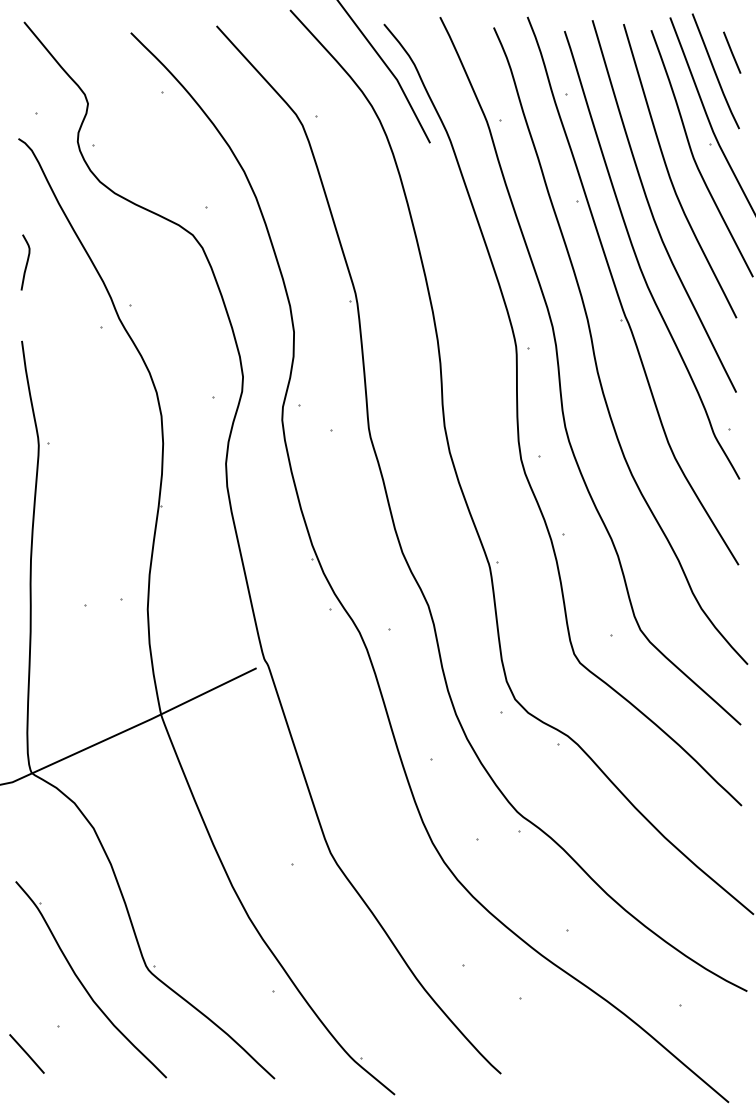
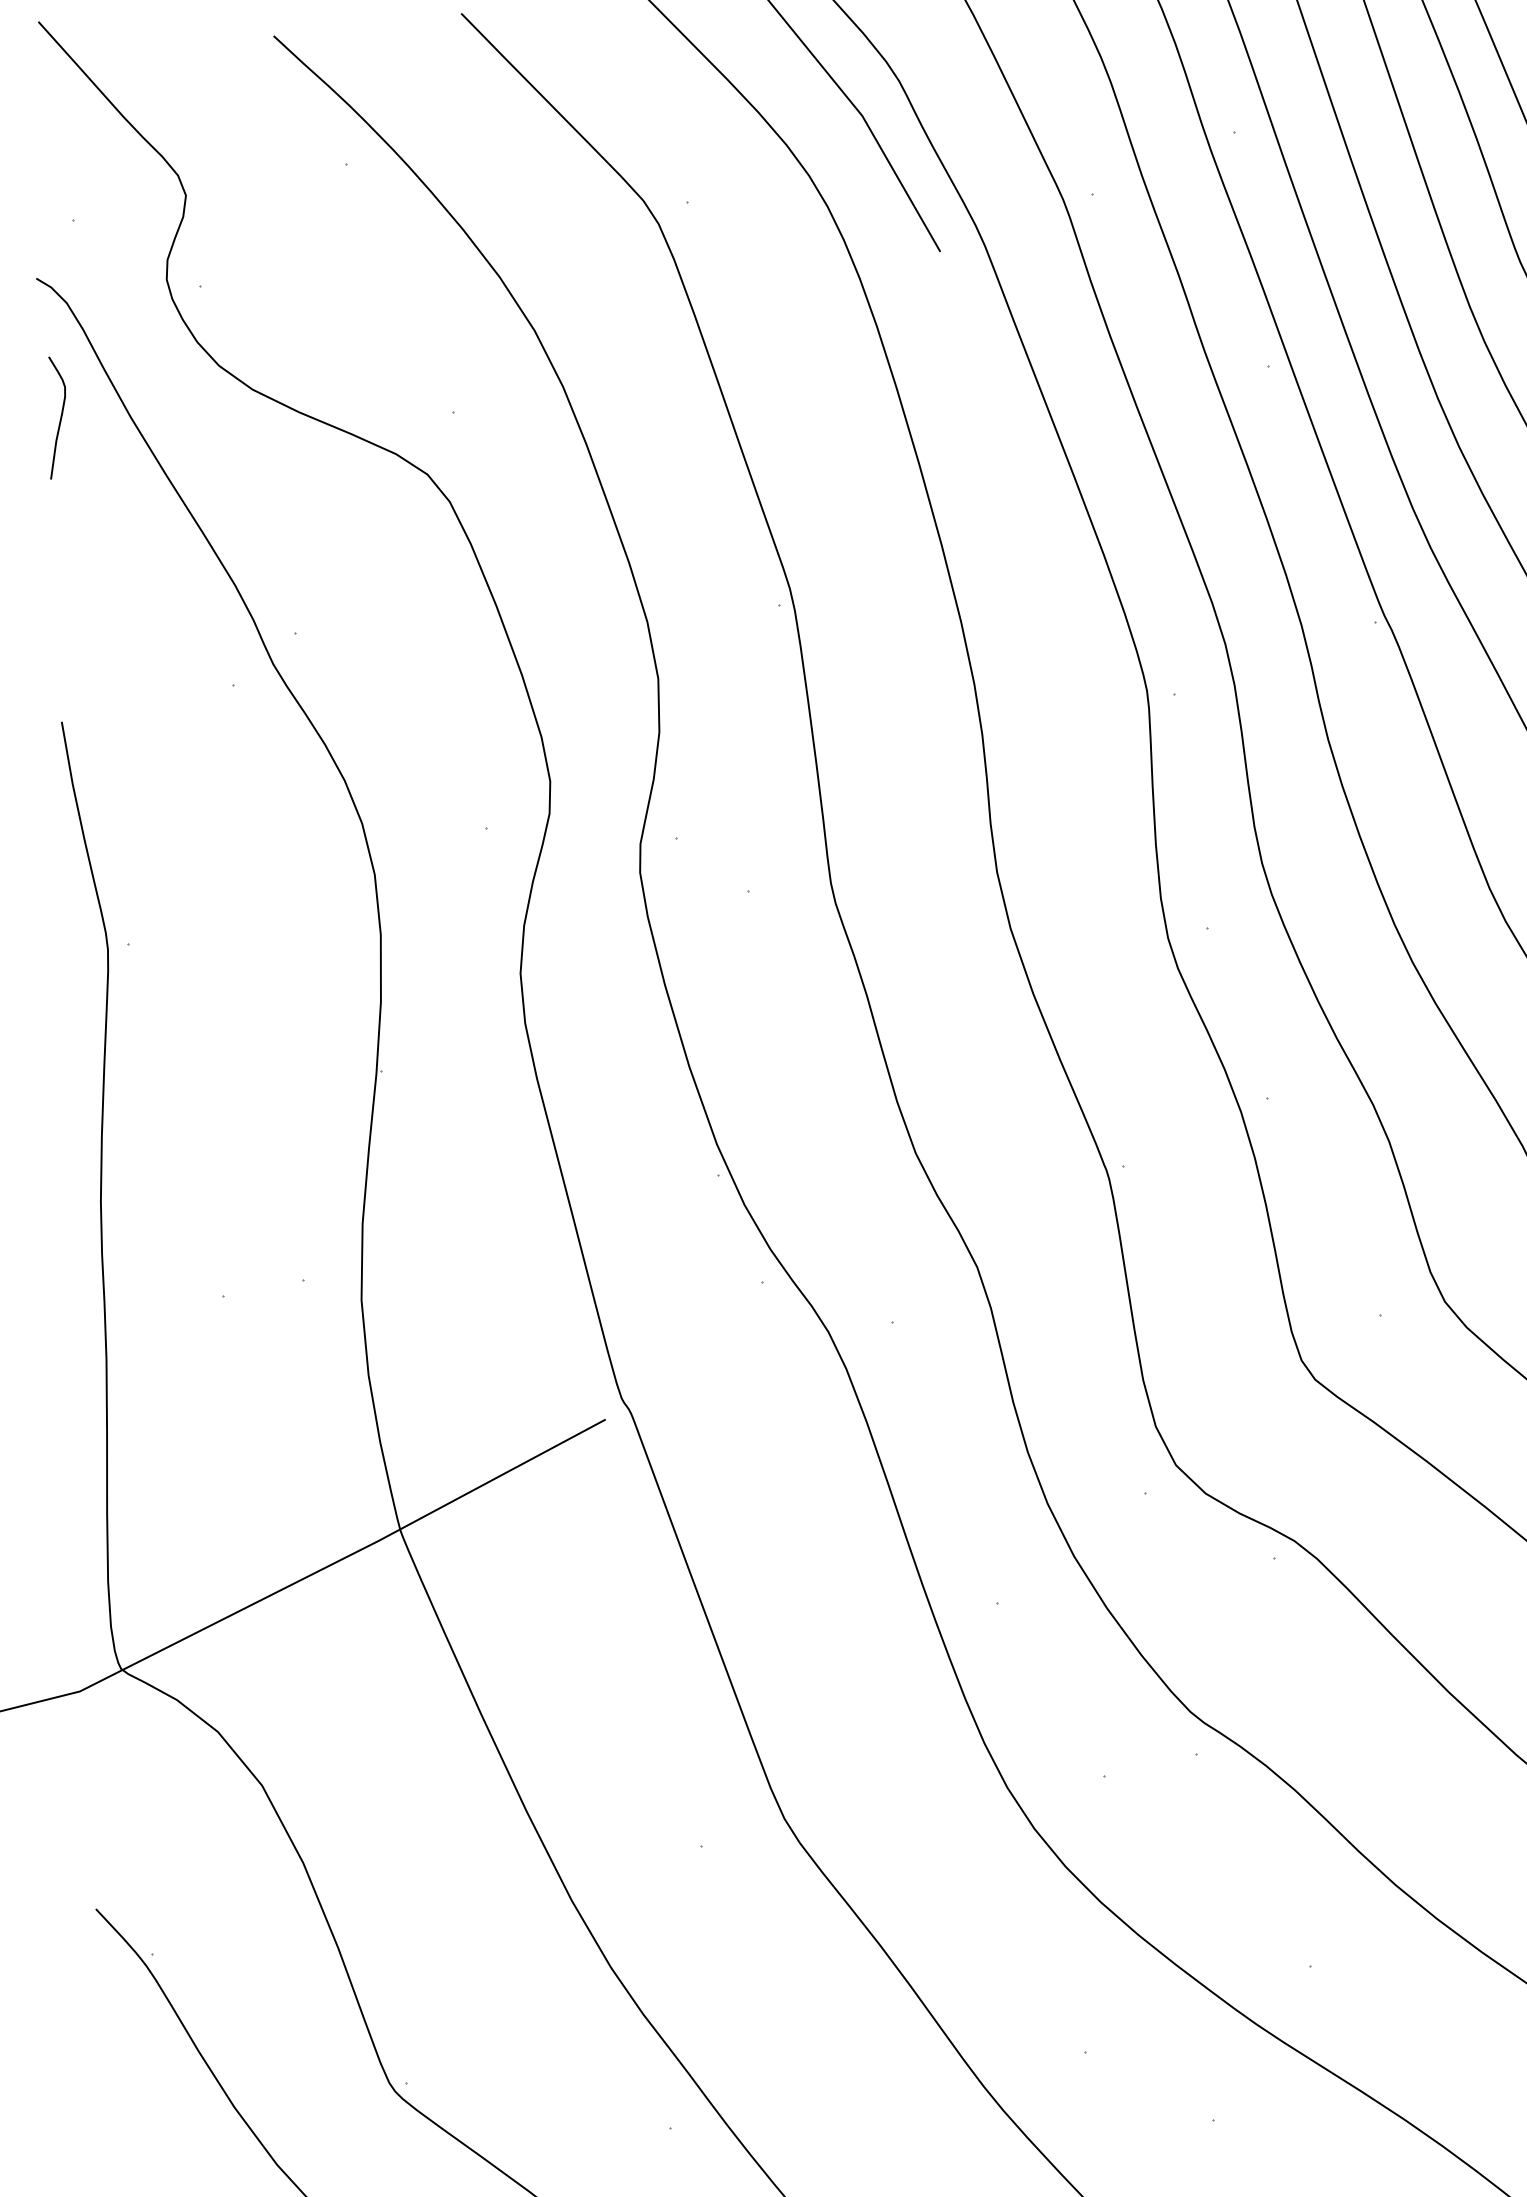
curve: (26, 262) -> (59, 417), moved

